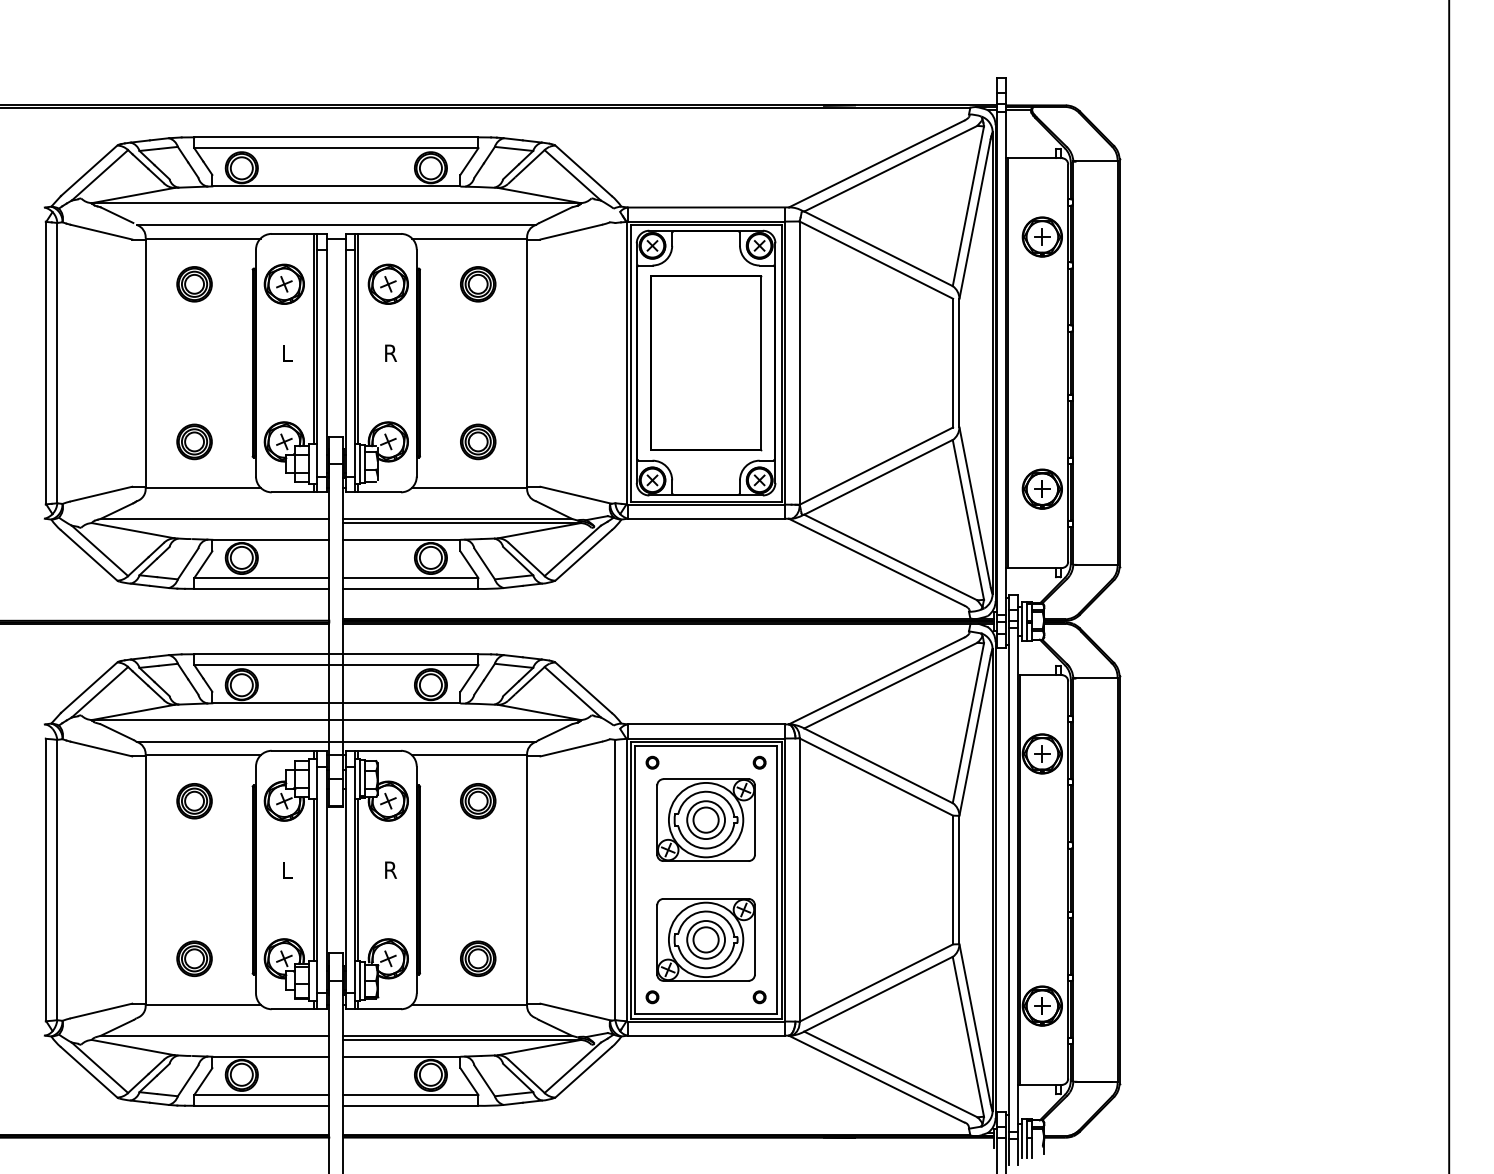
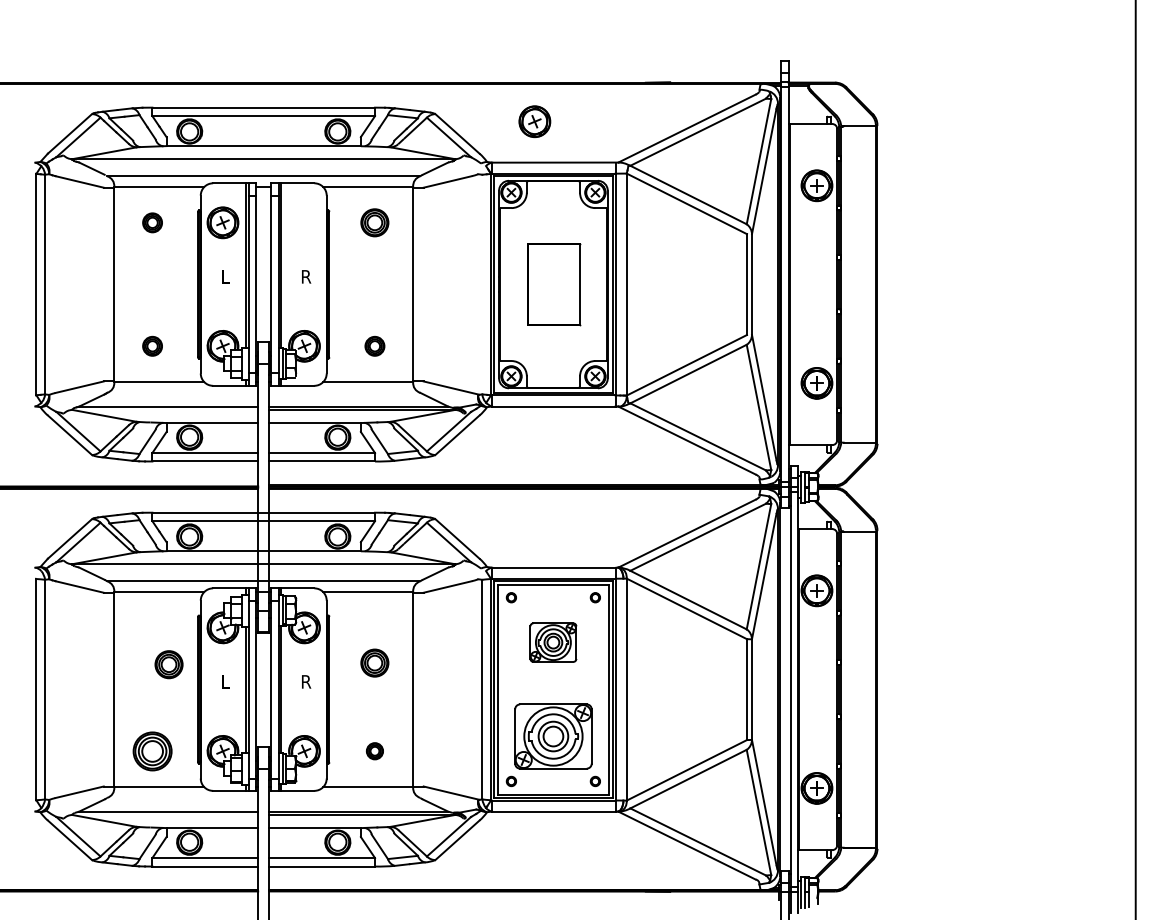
part: (387, 283) -> (534, 121), moved
part: (194, 284) -> (152, 222), size x0.7
part: (706, 363) -> (553, 284), size x0.6
part: (194, 441) -> (152, 345), size x0.7
part: (478, 441) -> (375, 345), size x0.7
part: (194, 801) -> (169, 664), moved
part: (478, 801) -> (375, 663), moved
part: (705, 819) -> (552, 642), size x0.6
part: (194, 958) -> (152, 751), size x1.4
part: (478, 958) -> (375, 751), size x0.6

